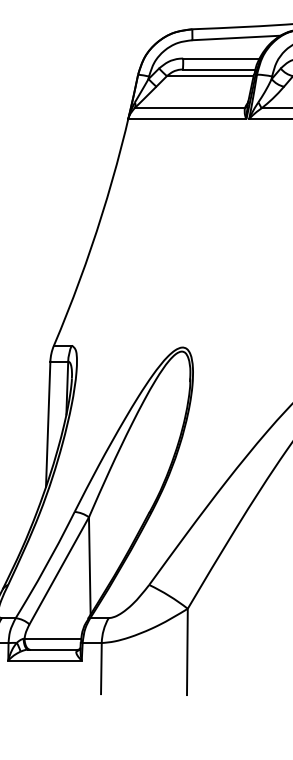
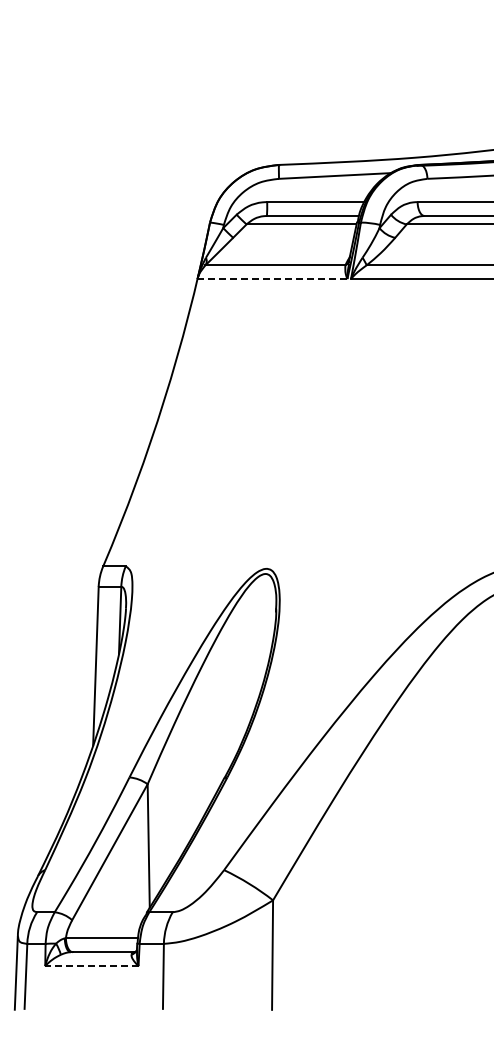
line: (187, 119) -> (272, 279), solid -> dashed
line: (44, 660) -> (91, 966), solid -> dashed

